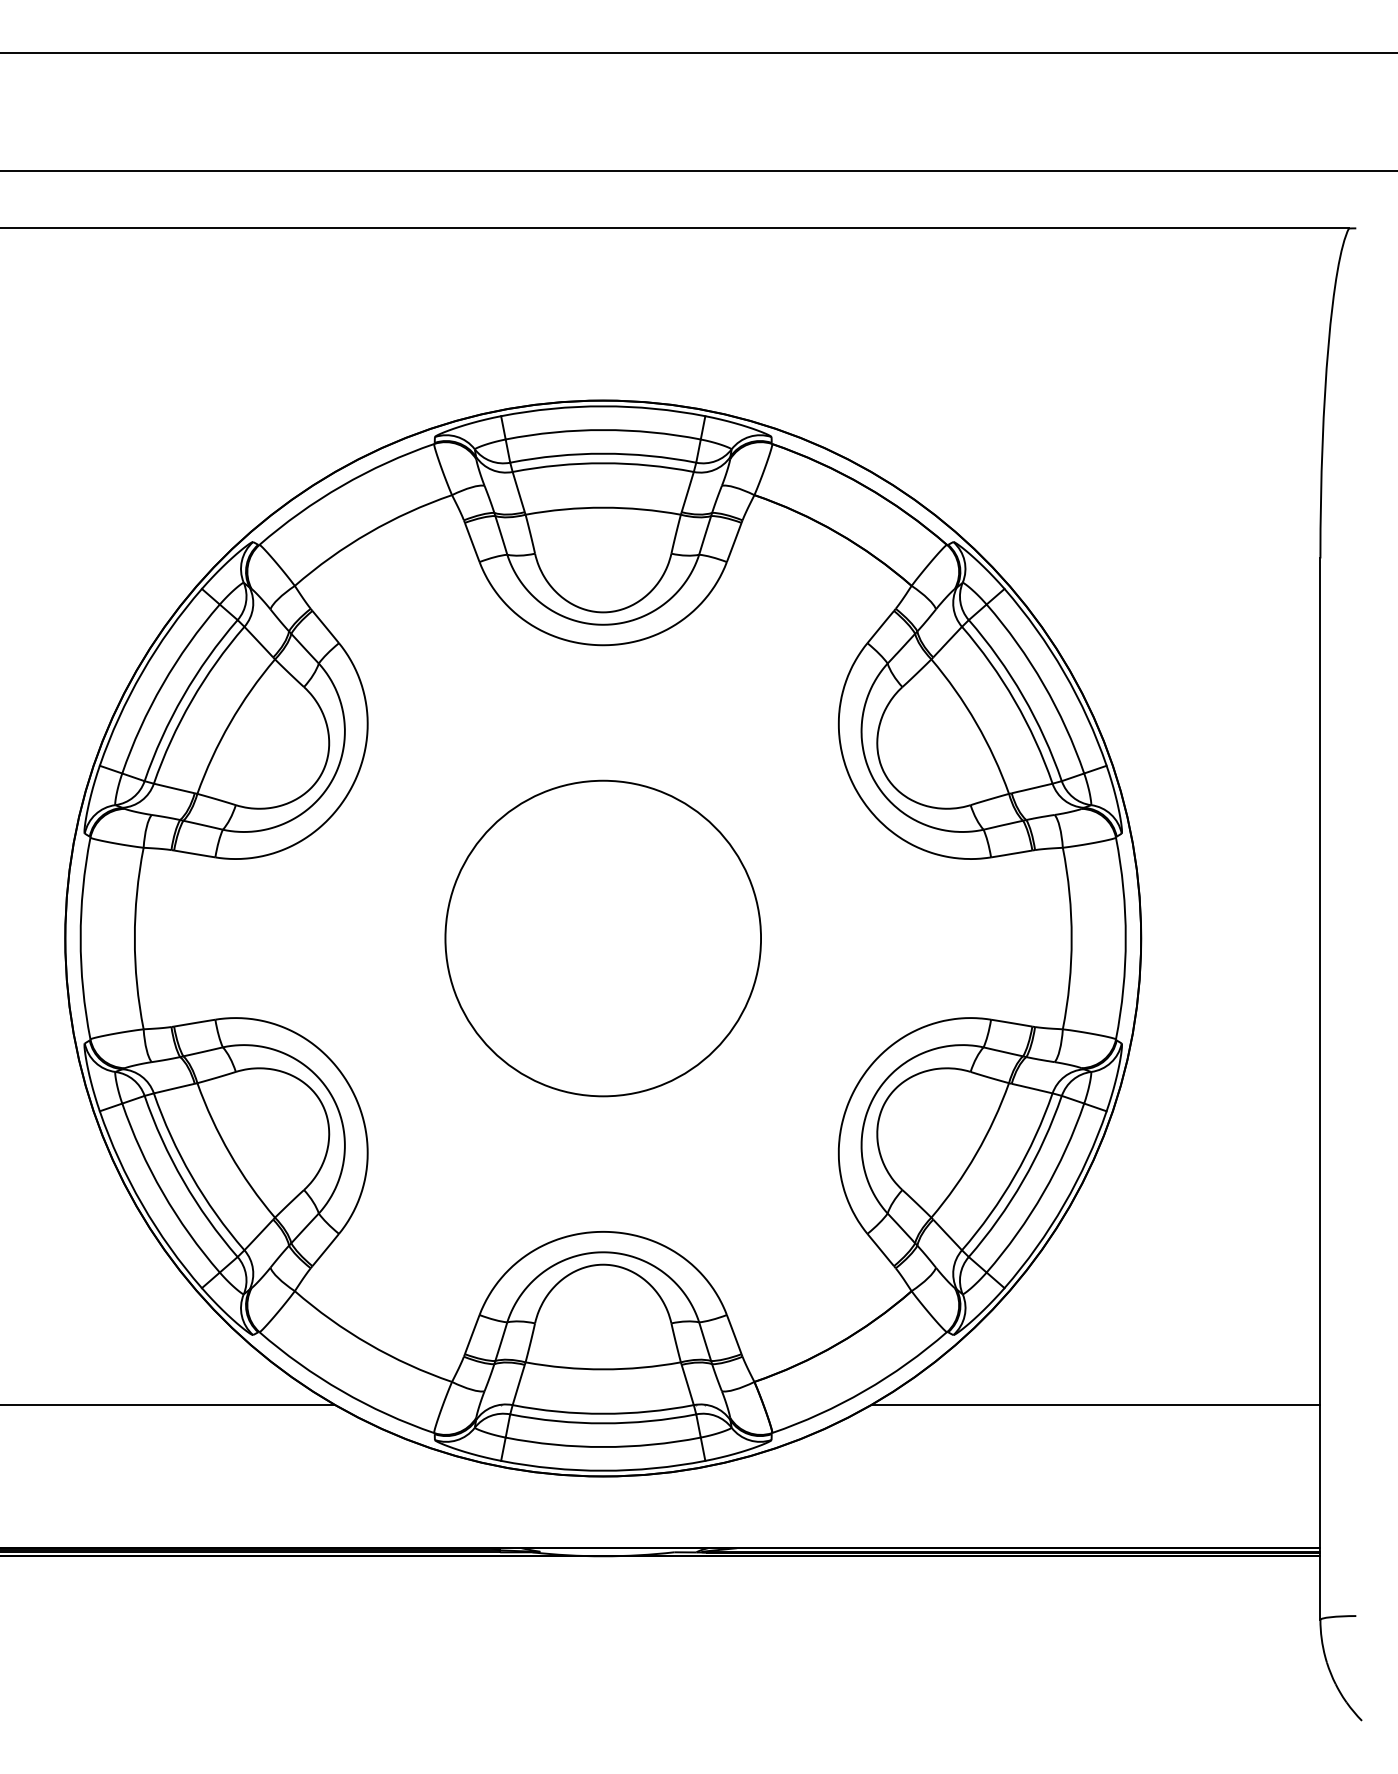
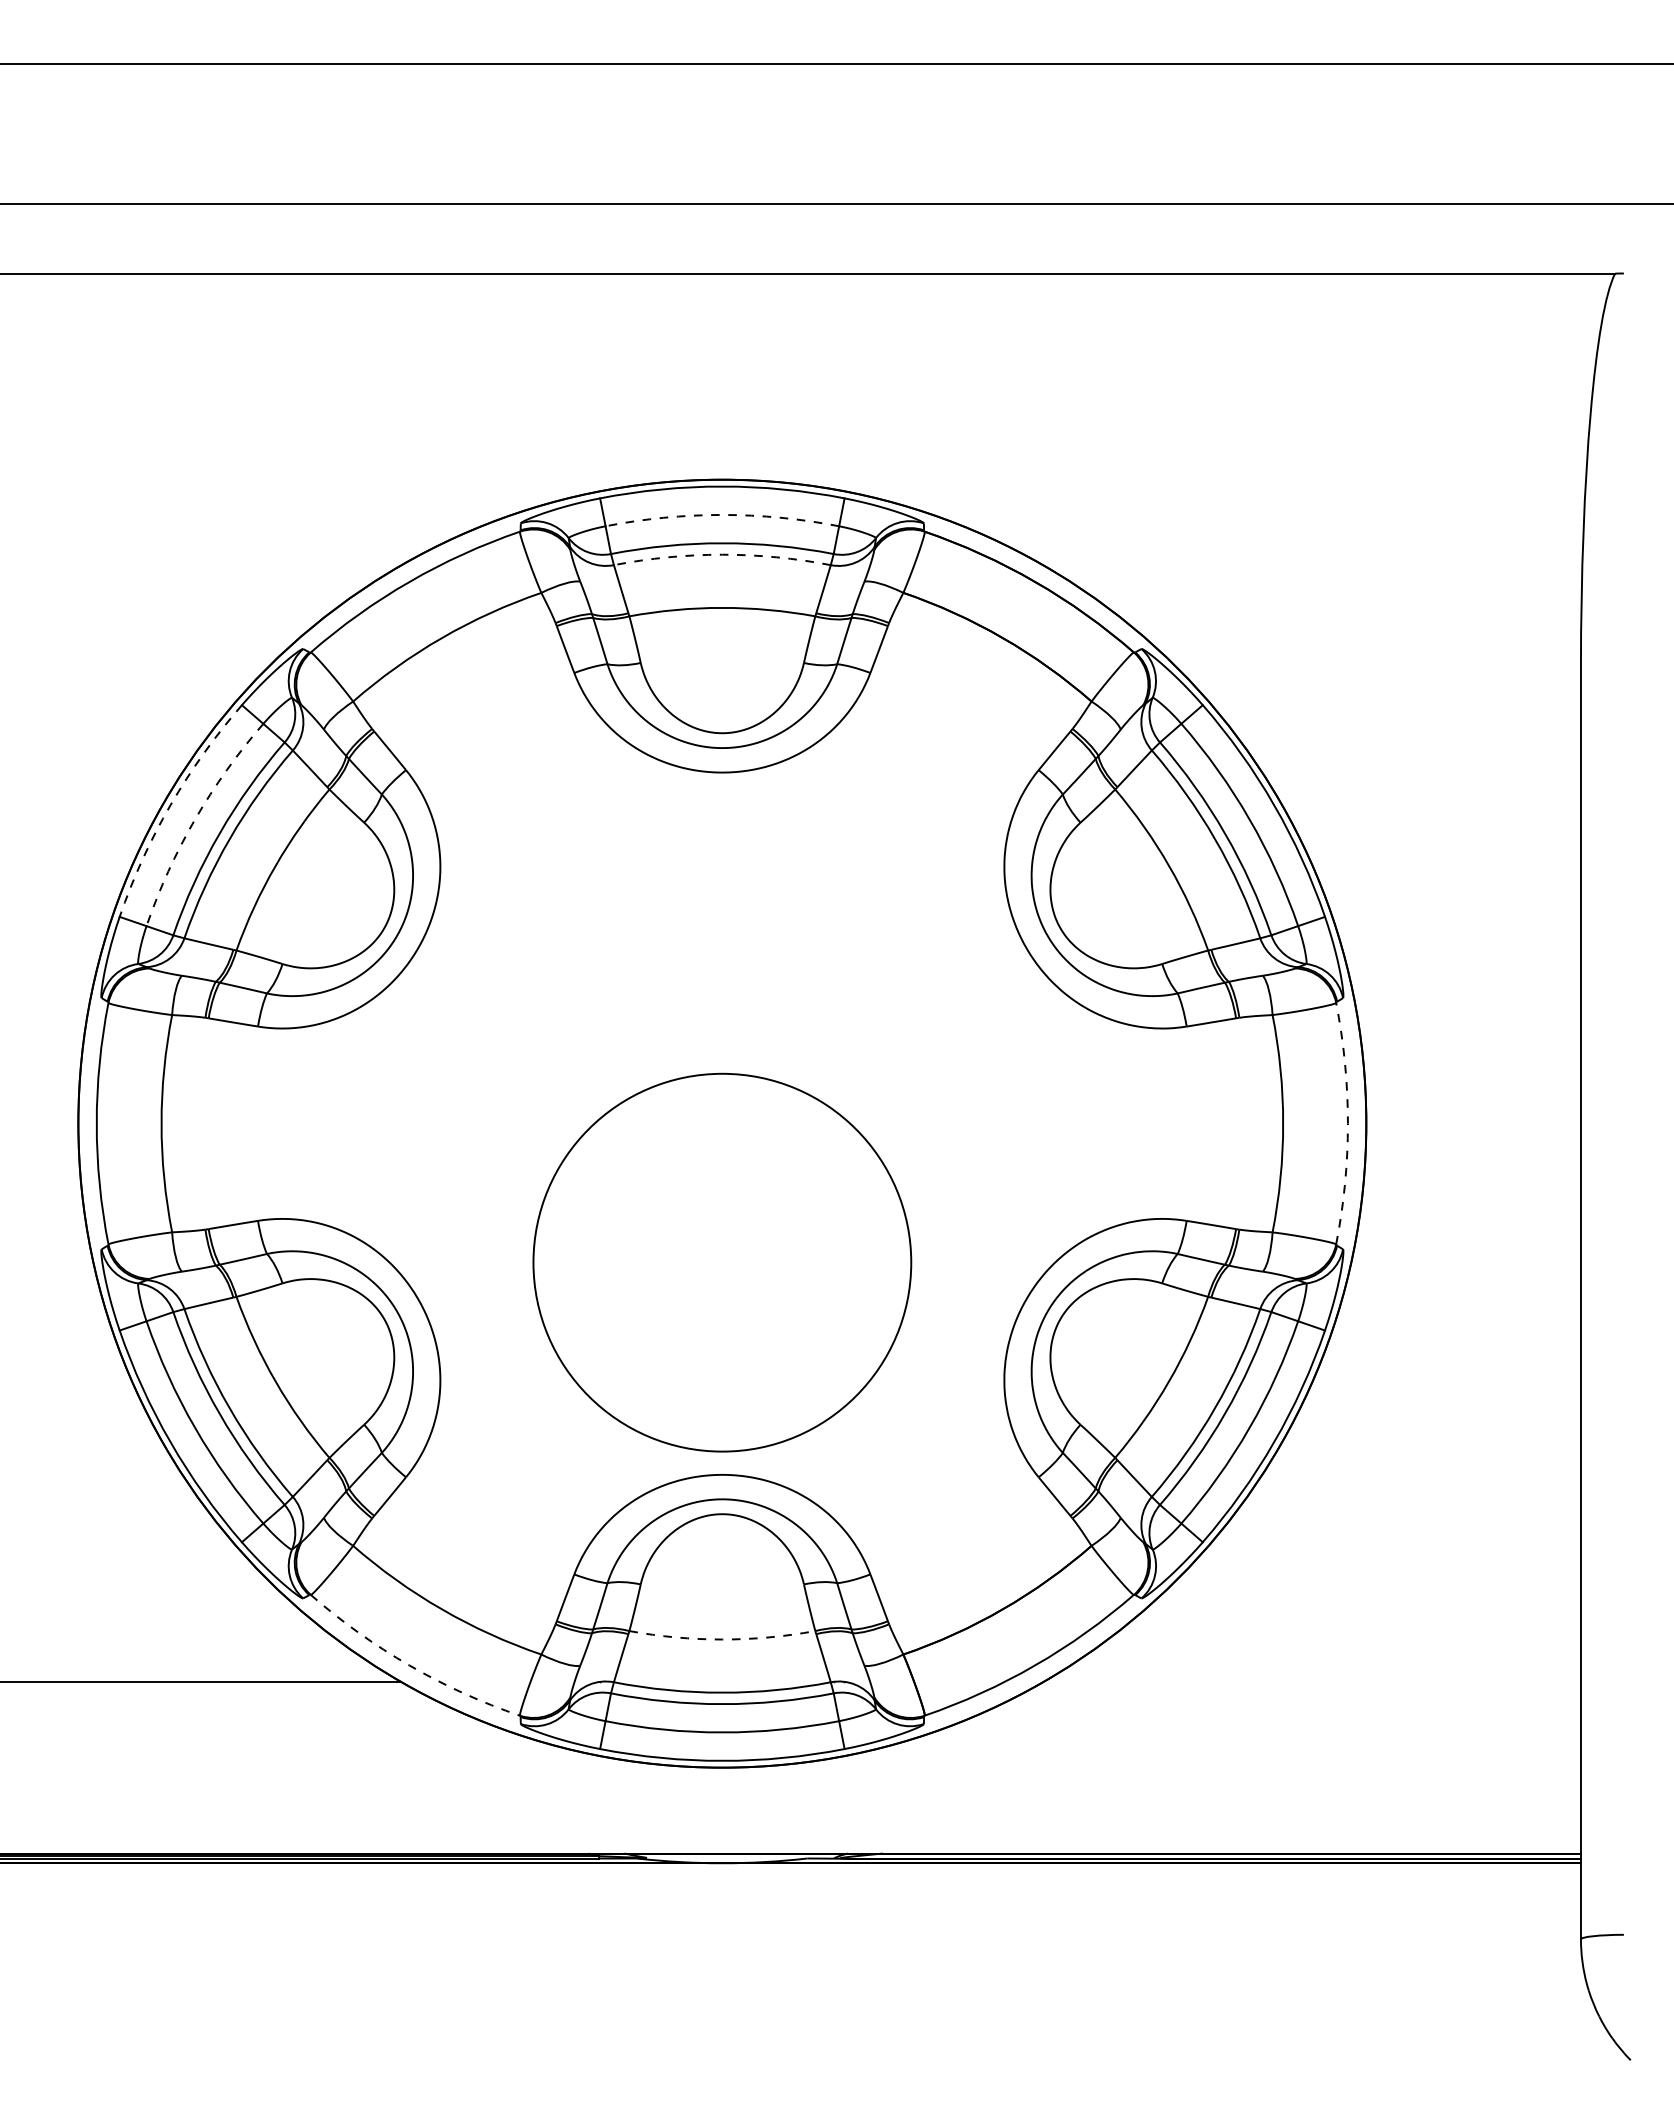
arc: (603, 429) -> (722, 514), solid -> dashed
arc: (603, 463) -> (722, 554), solid -> dashed
arc: (142, 672) -> (170, 805), solid -> dashed
arc: (163, 684) -> (195, 819), solid -> dashed
circle: (603, 938) -> (722, 1262), moved
arc: (1125, 938) -> (1347, 1123), solid -> dashed
arc: (603, 1369) -> (722, 1639), solid -> dashed
arc: (341, 1391) -> (409, 1665), solid -> dashed
line: (1095, 1404) -> (1311, 1681), removed

